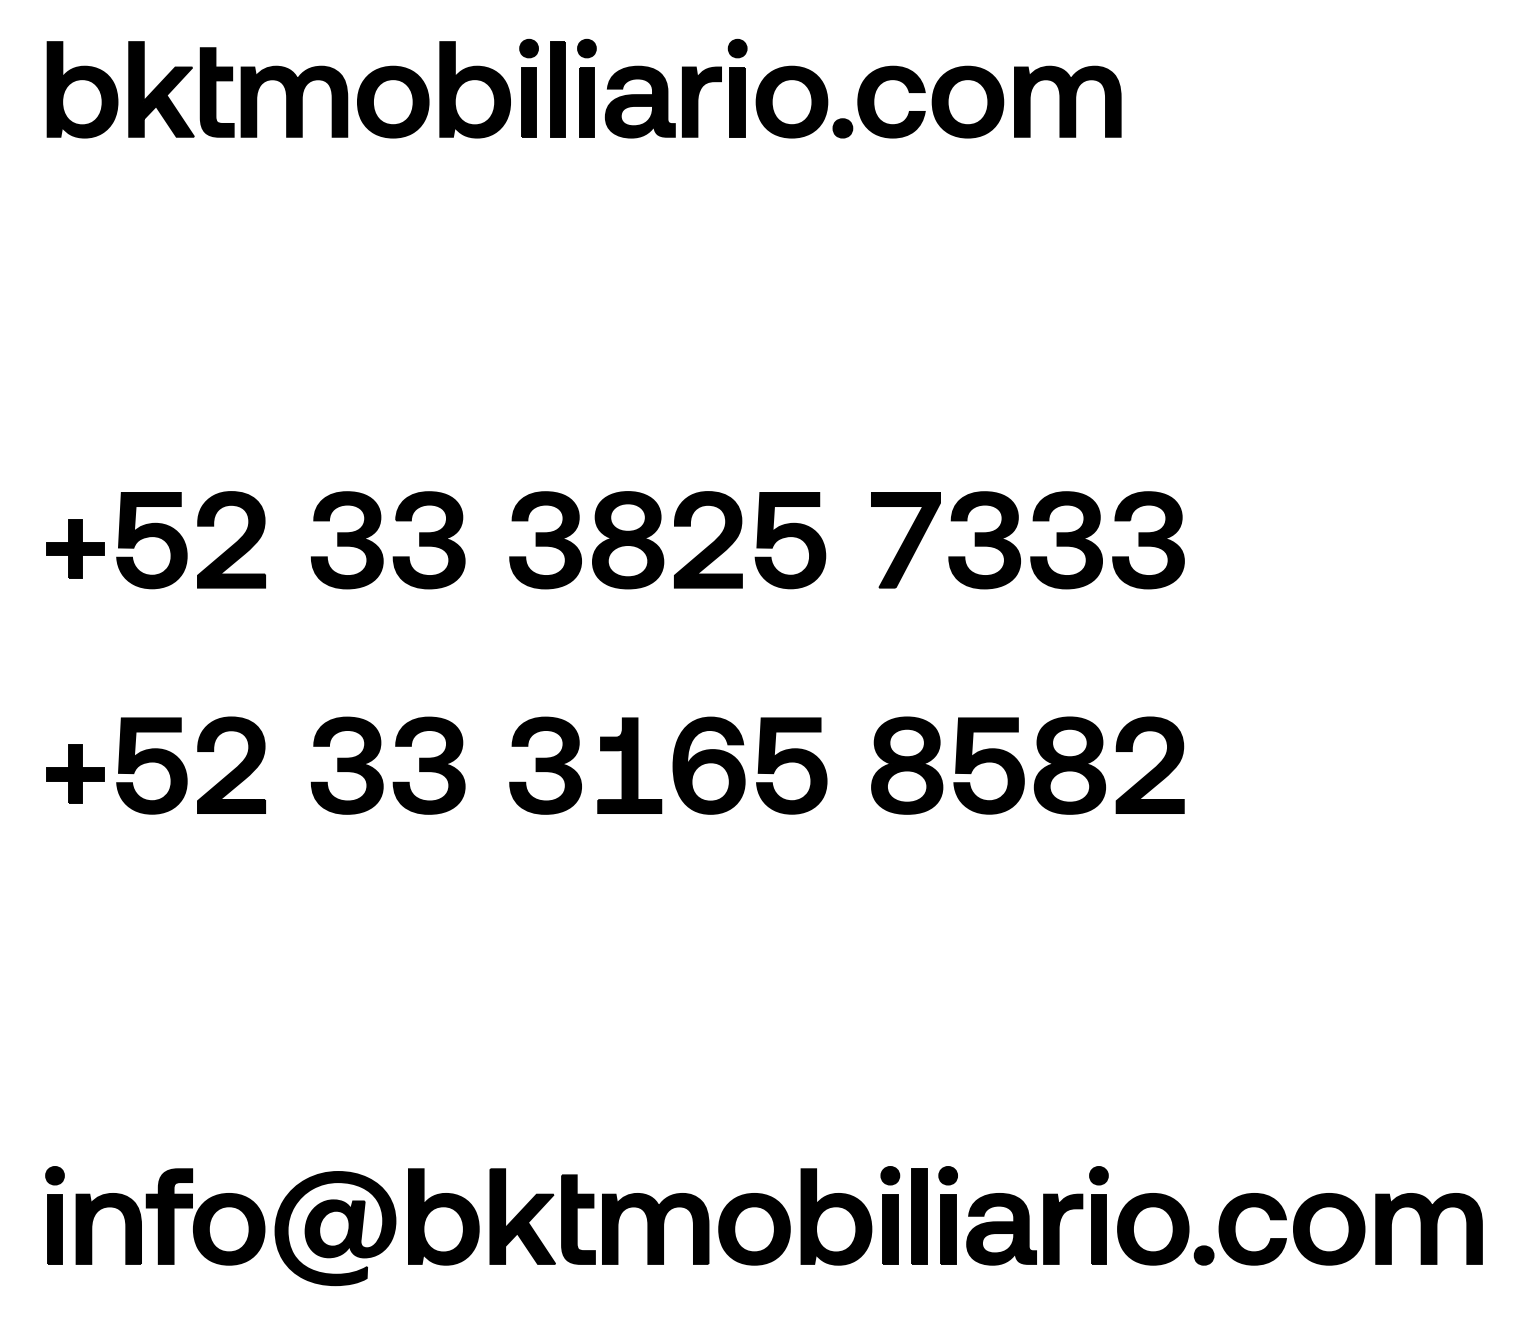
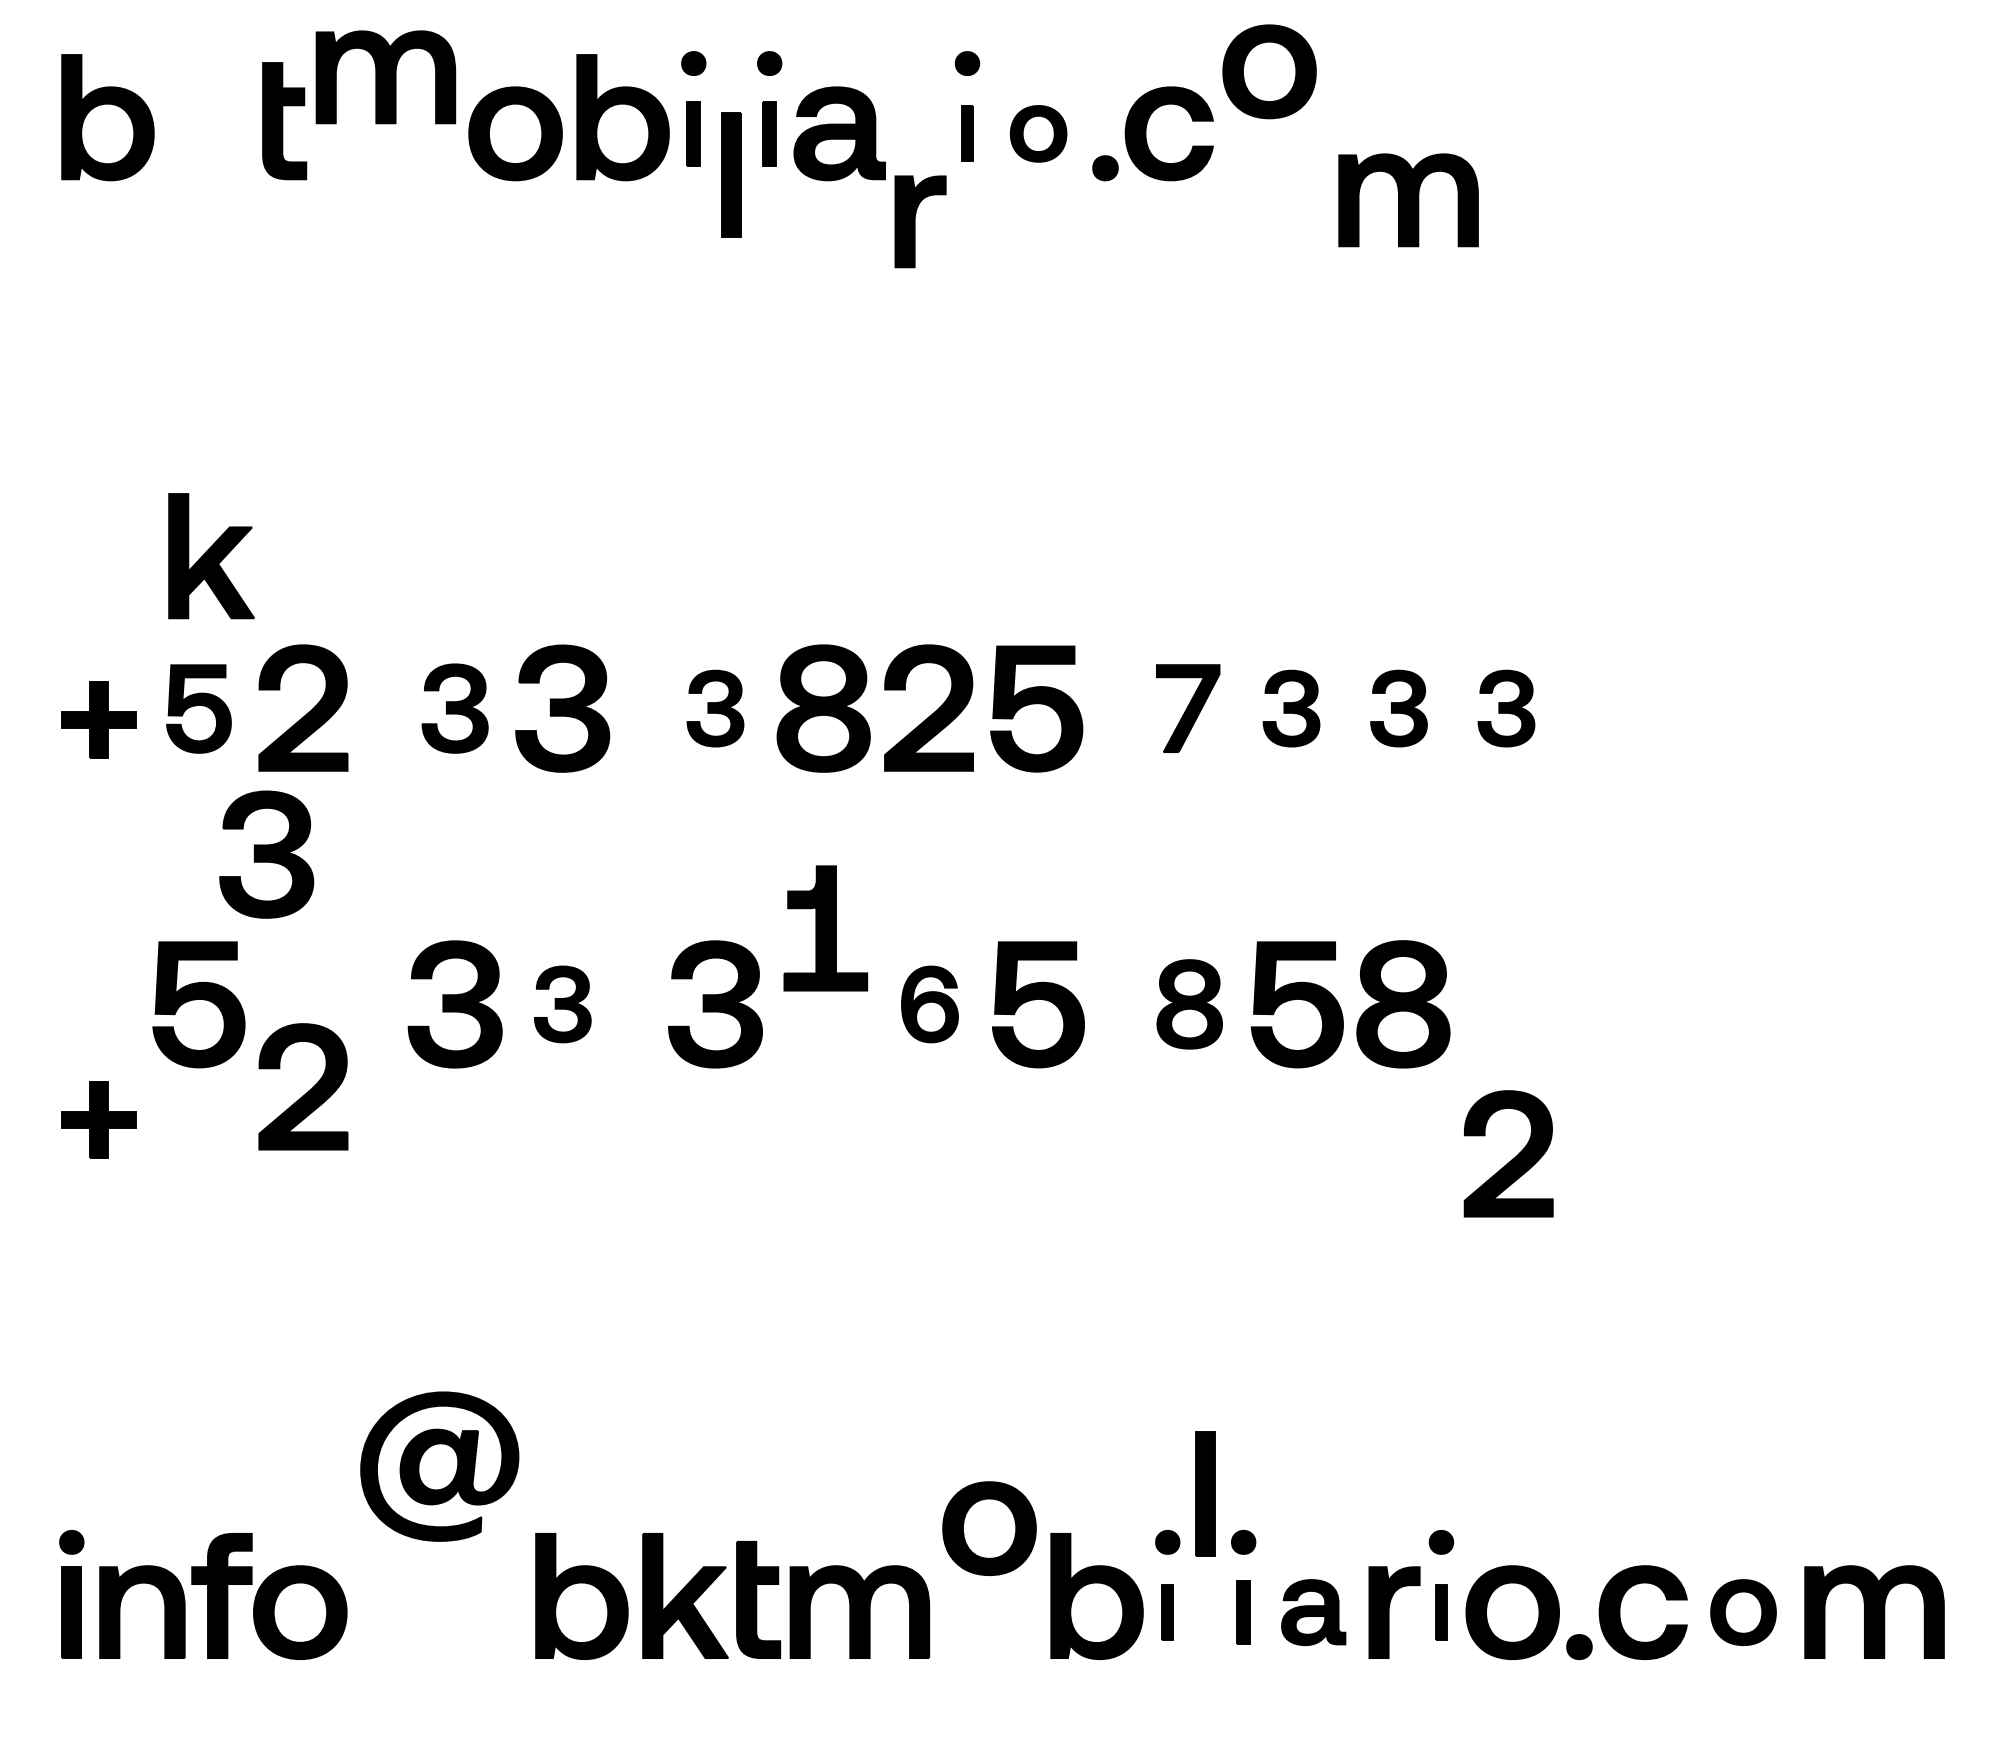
part: (557, 88) -> (731, 174), moved
part: (161, 89) -> (211, 556), moved
part: (294, 101) -> (385, 77), moved
part: (528, 101) -> (693, 133), size x0.7
part: (586, 101) -> (769, 133), size x0.7
part: (701, 101) -> (920, 221), moved
part: (737, 101) -> (967, 133), size x0.6
part: (791, 101) -> (1038, 133), size x0.6
part: (967, 101) -> (1269, 71), moved
part: (1067, 101) -> (1408, 200), moved
part: (151, 540) -> (198, 708), size x0.7
part: (346, 540) -> (454, 708), size x0.7
part: (545, 540) -> (715, 708), size x0.6
part: (905, 540) -> (1187, 708), size x0.7
part: (984, 540) -> (1291, 708), size x0.6
part: (1066, 540) -> (1398, 708), size x0.6
part: (1148, 540) -> (1506, 708), size x0.6
part: (203, 651) -> (266, 854), added
part: (429, 765) -> (562, 1004), size x0.6
part: (629, 765) -> (825, 928), moved
part: (708, 765) -> (929, 1004), size x0.6
part: (906, 765) -> (1189, 1004), size x0.7
part: (235, 768) -> (308, 1090), moved
part: (1153, 768) -> (1512, 1158), moved
part: (75, 774) -> (98, 1119), moved
part: (919, 1216) -> (1205, 1493), moved
part: (335, 1228) -> (439, 1466), moved
part: (754, 1229) -> (989, 1528), moved
part: (890, 1229) -> (1167, 1612), size x0.6
part: (948, 1229) -> (1243, 1612), size x0.7
part: (1001, 1229) -> (1313, 1612), size x0.7
part: (1098, 1229) -> (1441, 1612), size x0.6
part: (1329, 1229) -> (1743, 1612), size x0.7

